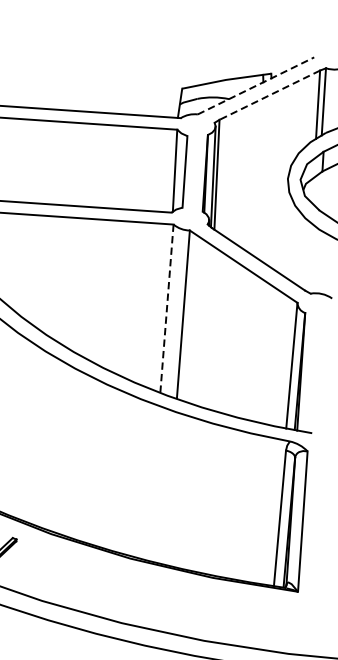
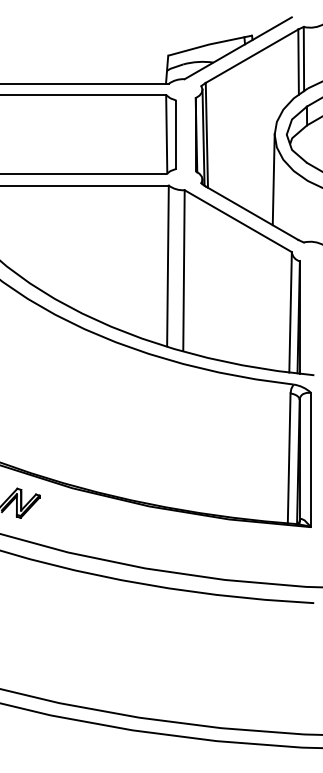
line: (256, 86) -> (238, 48), dashed -> solid
line: (269, 95) -> (251, 56), dashed -> solid
line: (283, 225) -> (273, 179), added
line: (166, 309) -> (167, 266), dashed -> solid

